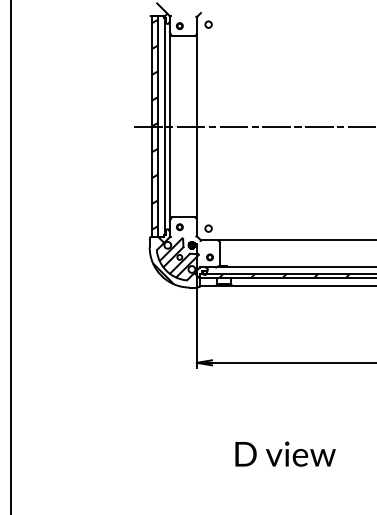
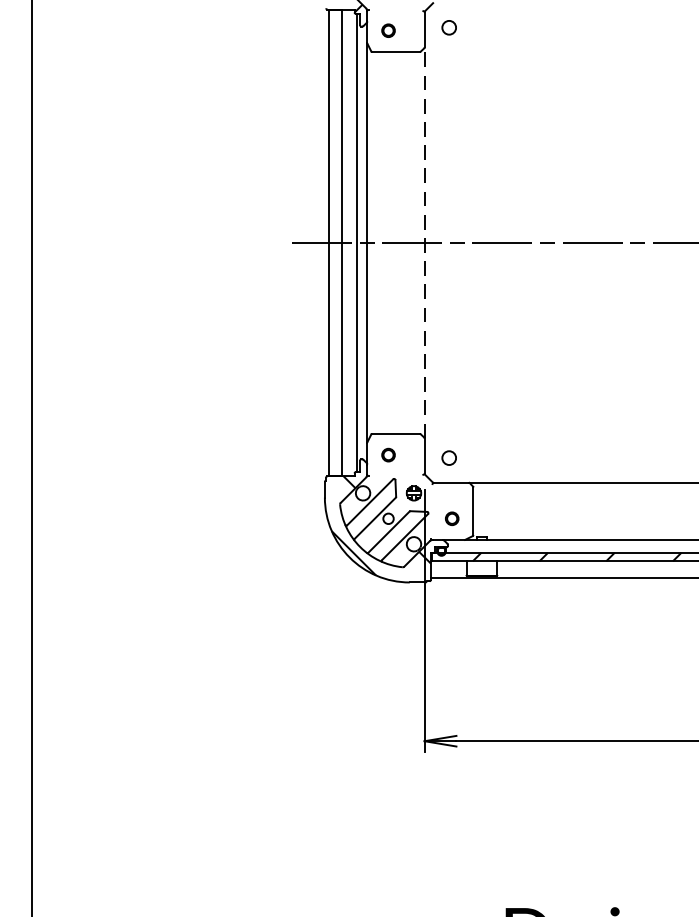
hatch: (154, 124) -> (335, 238), removed
line: (196, 126) -> (423, 242), solid -> dashed

